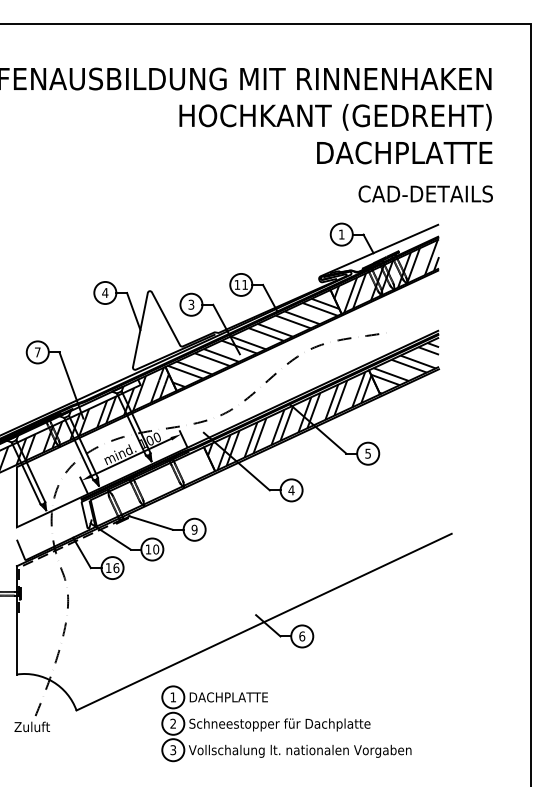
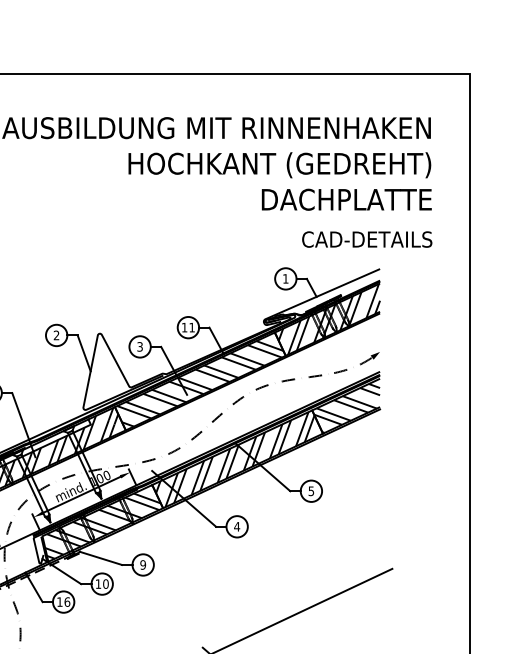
text: (105, 292) -> (56, 334), 4 -> 2
part: (414, 321) -> (356, 363), added
hatch: (152, 485) -> (102, 522), added

